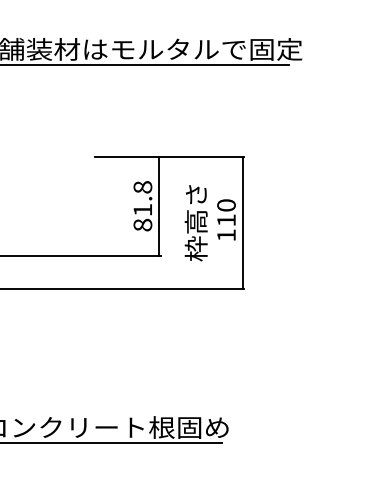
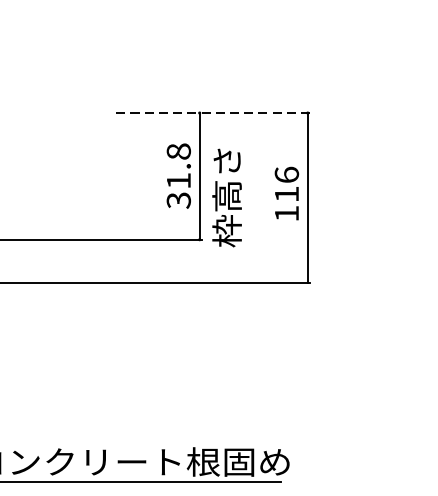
line: (169, 157) -> (213, 113), solid -> dashed
text: (226, 205) -> (286, 175), 110 -> 116
text: (195, 223) -> (226, 198), moved
text: (142, 224) -> (178, 199), 81.8 -> 31.8

